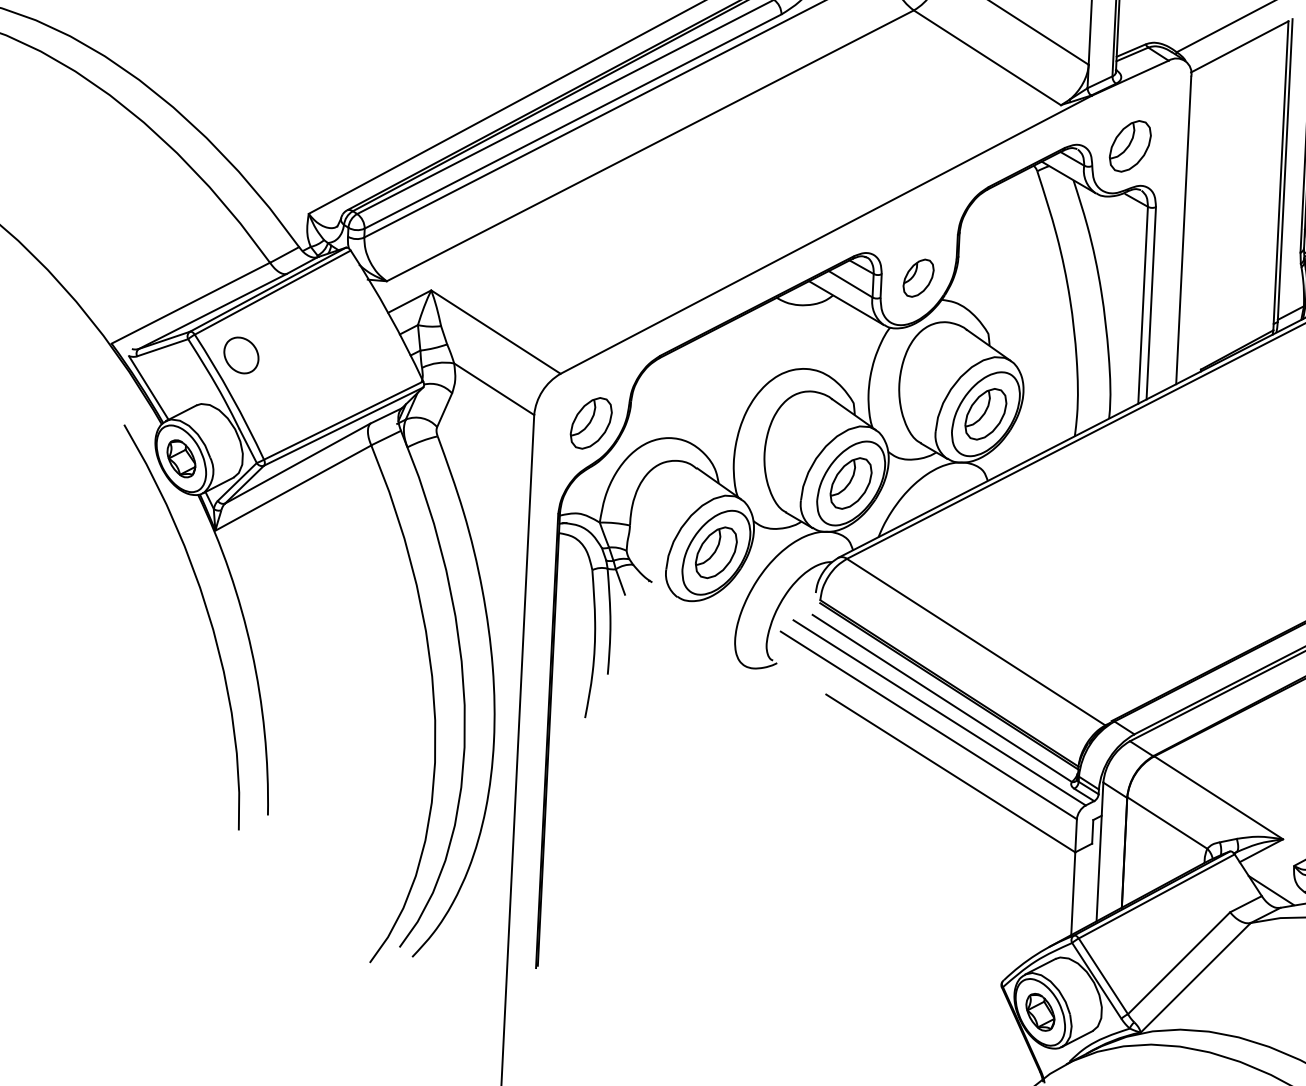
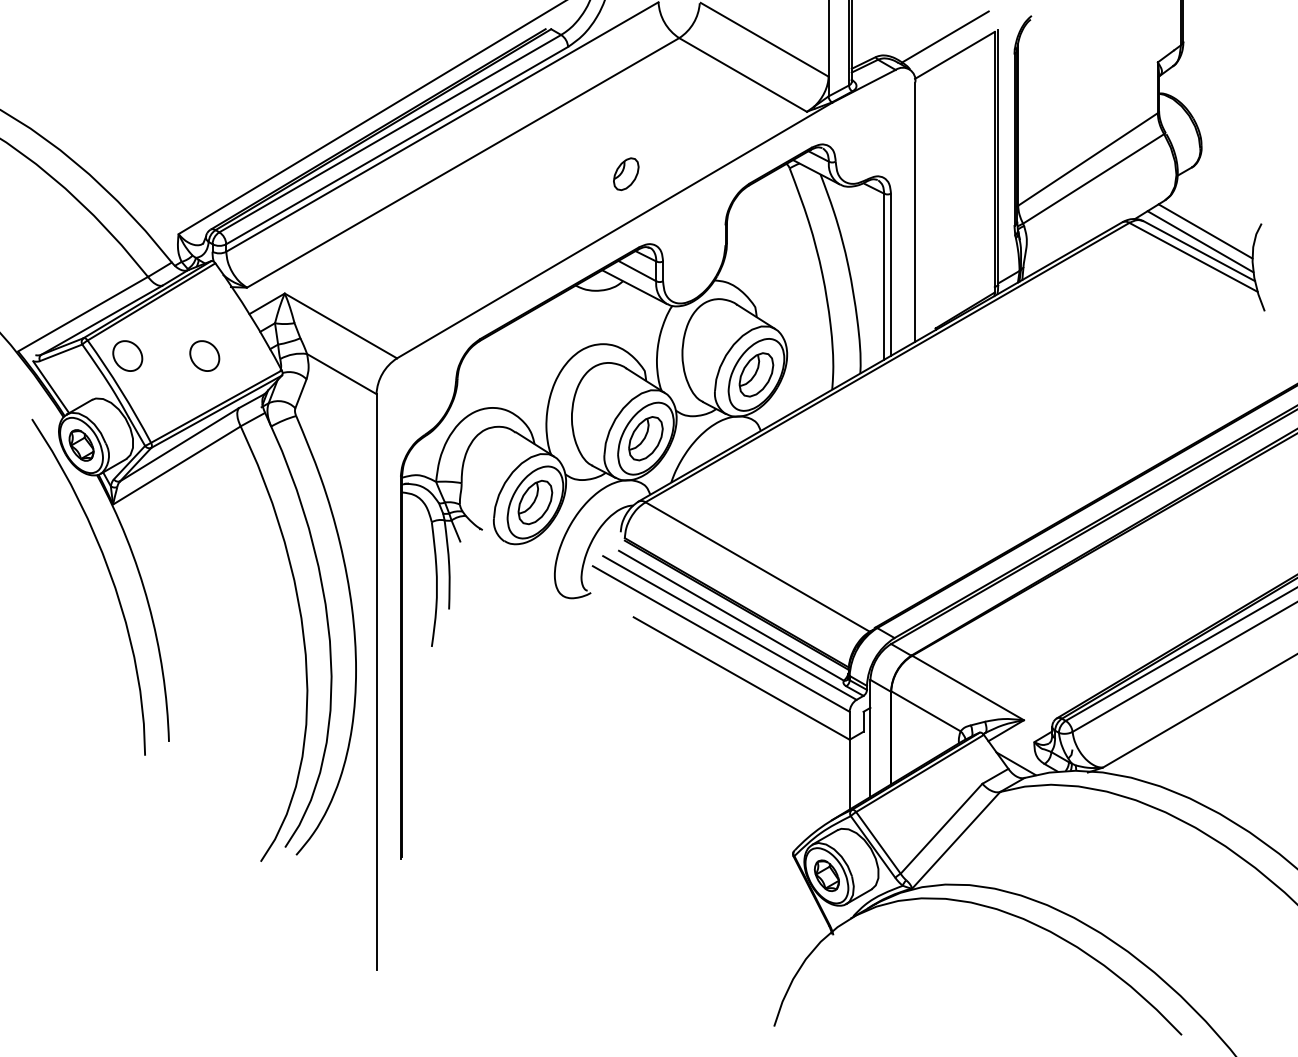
part: (1129, 146) -> (866, 143), removed
part: (918, 278) -> (626, 174), moved
part: (332, 359) -> (204, 355), added
part: (590, 423) -> (424, 398), removed

